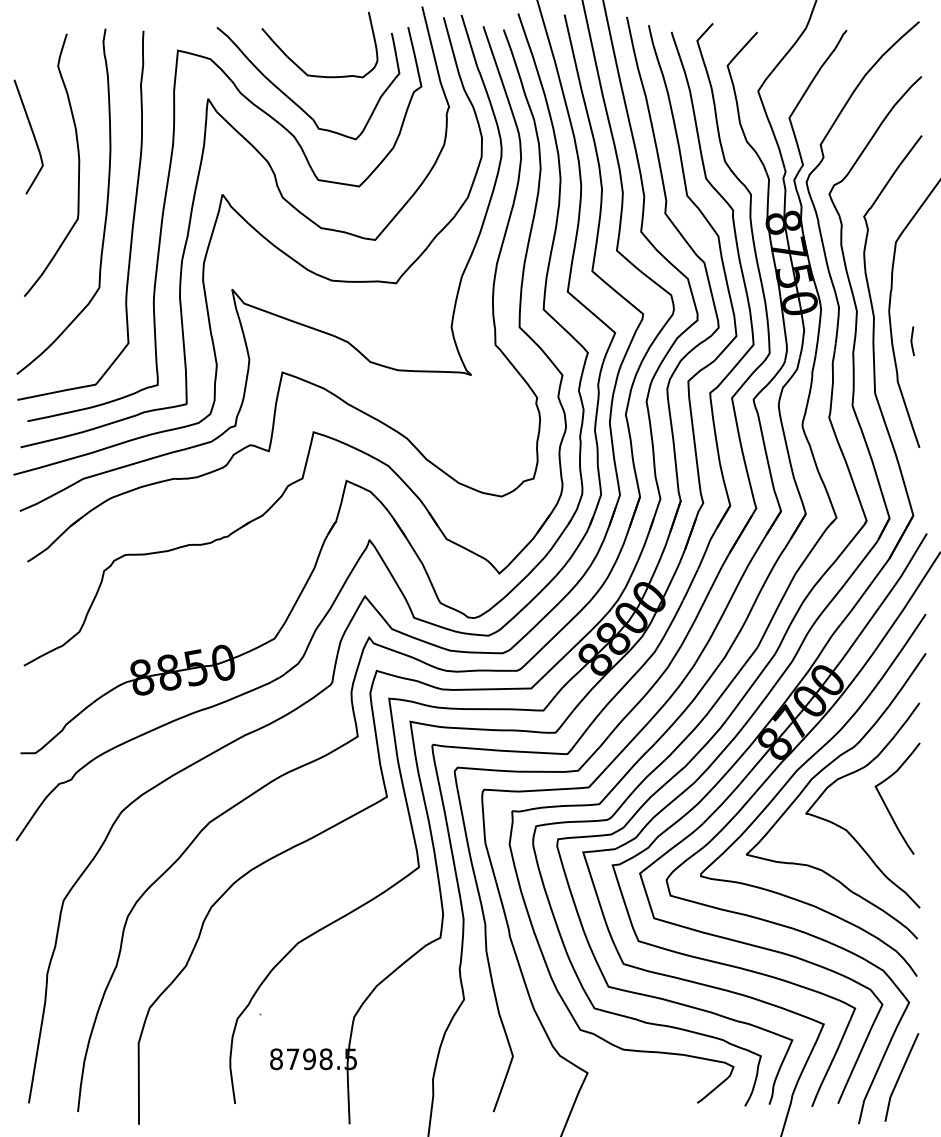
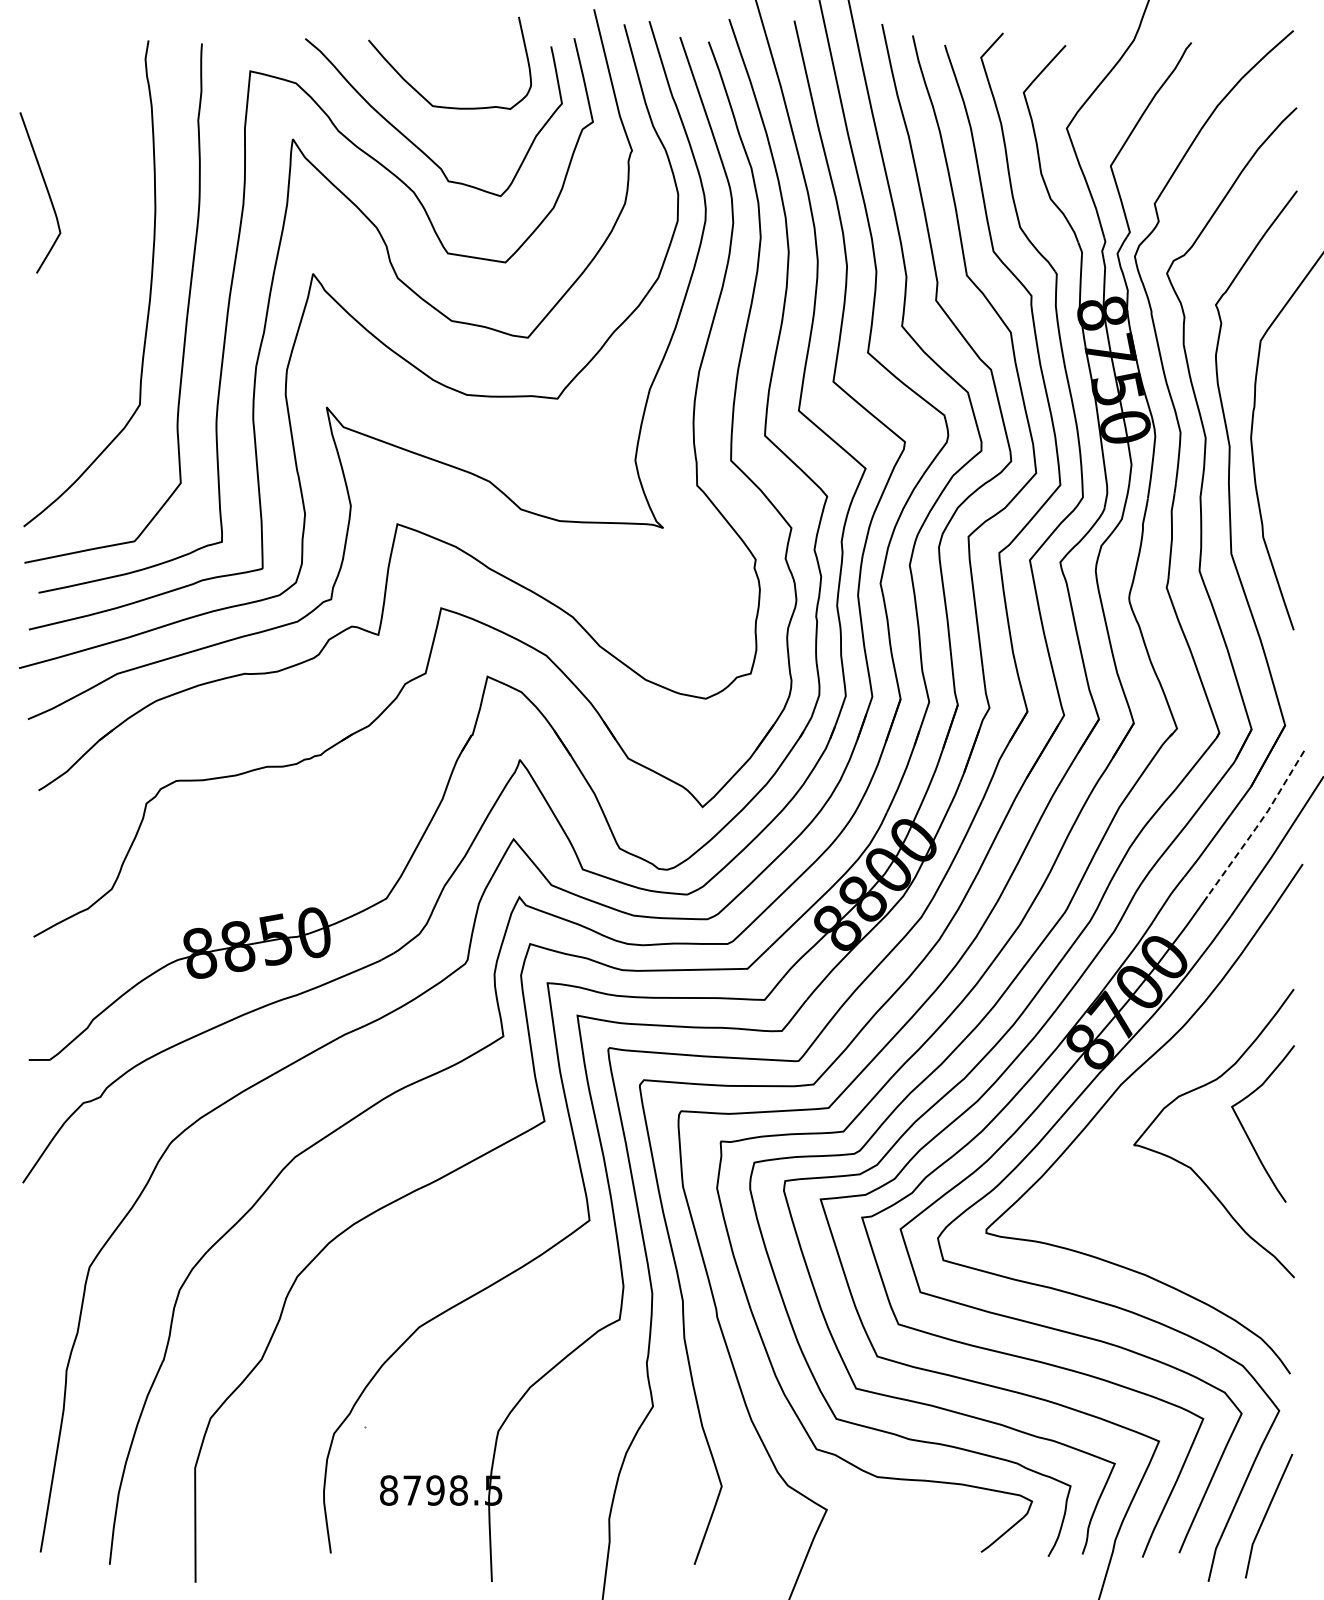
curve: (78, 165) -> (110, 232), removed
line: (912, 341) -> (1283, 480), removed
line: (894, 586) -> (1258, 825), solid -> dashed
curve: (816, 776) -> (1148, 1092), removed

